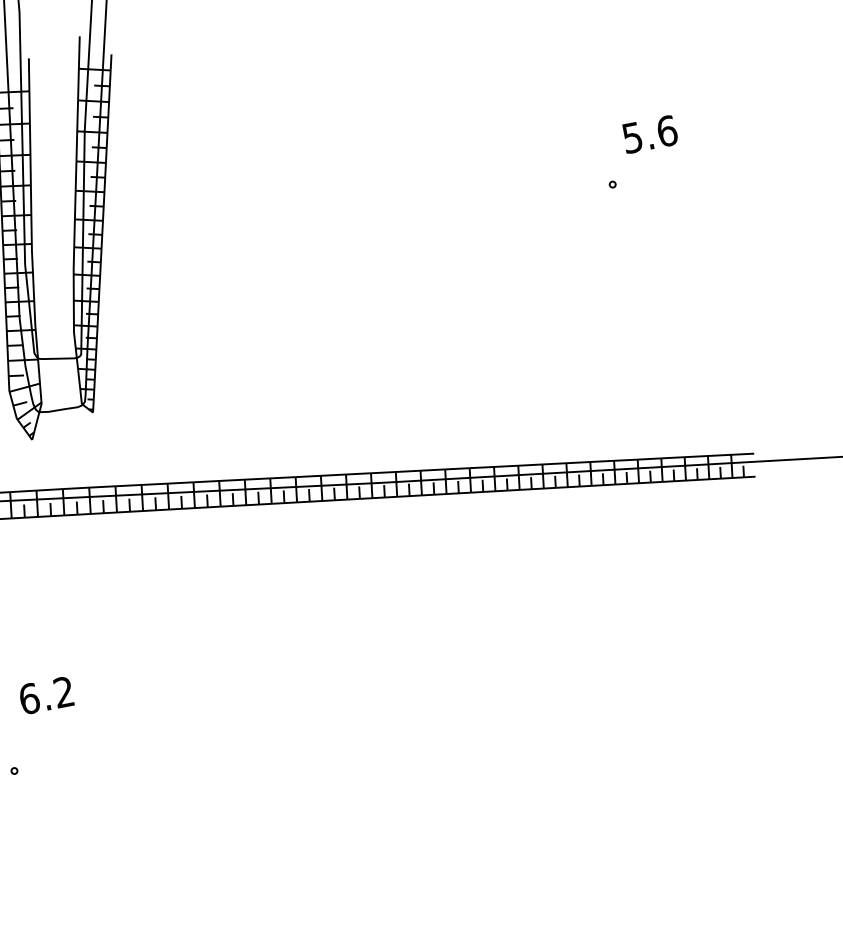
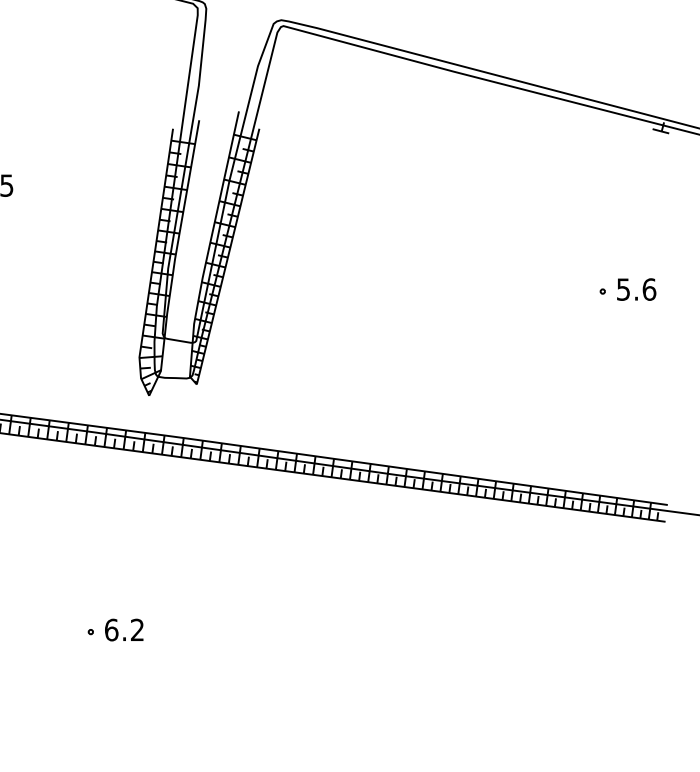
text: (649, 134) -> (636, 289), moved
text: (46, 694) -> (124, 629), moved

